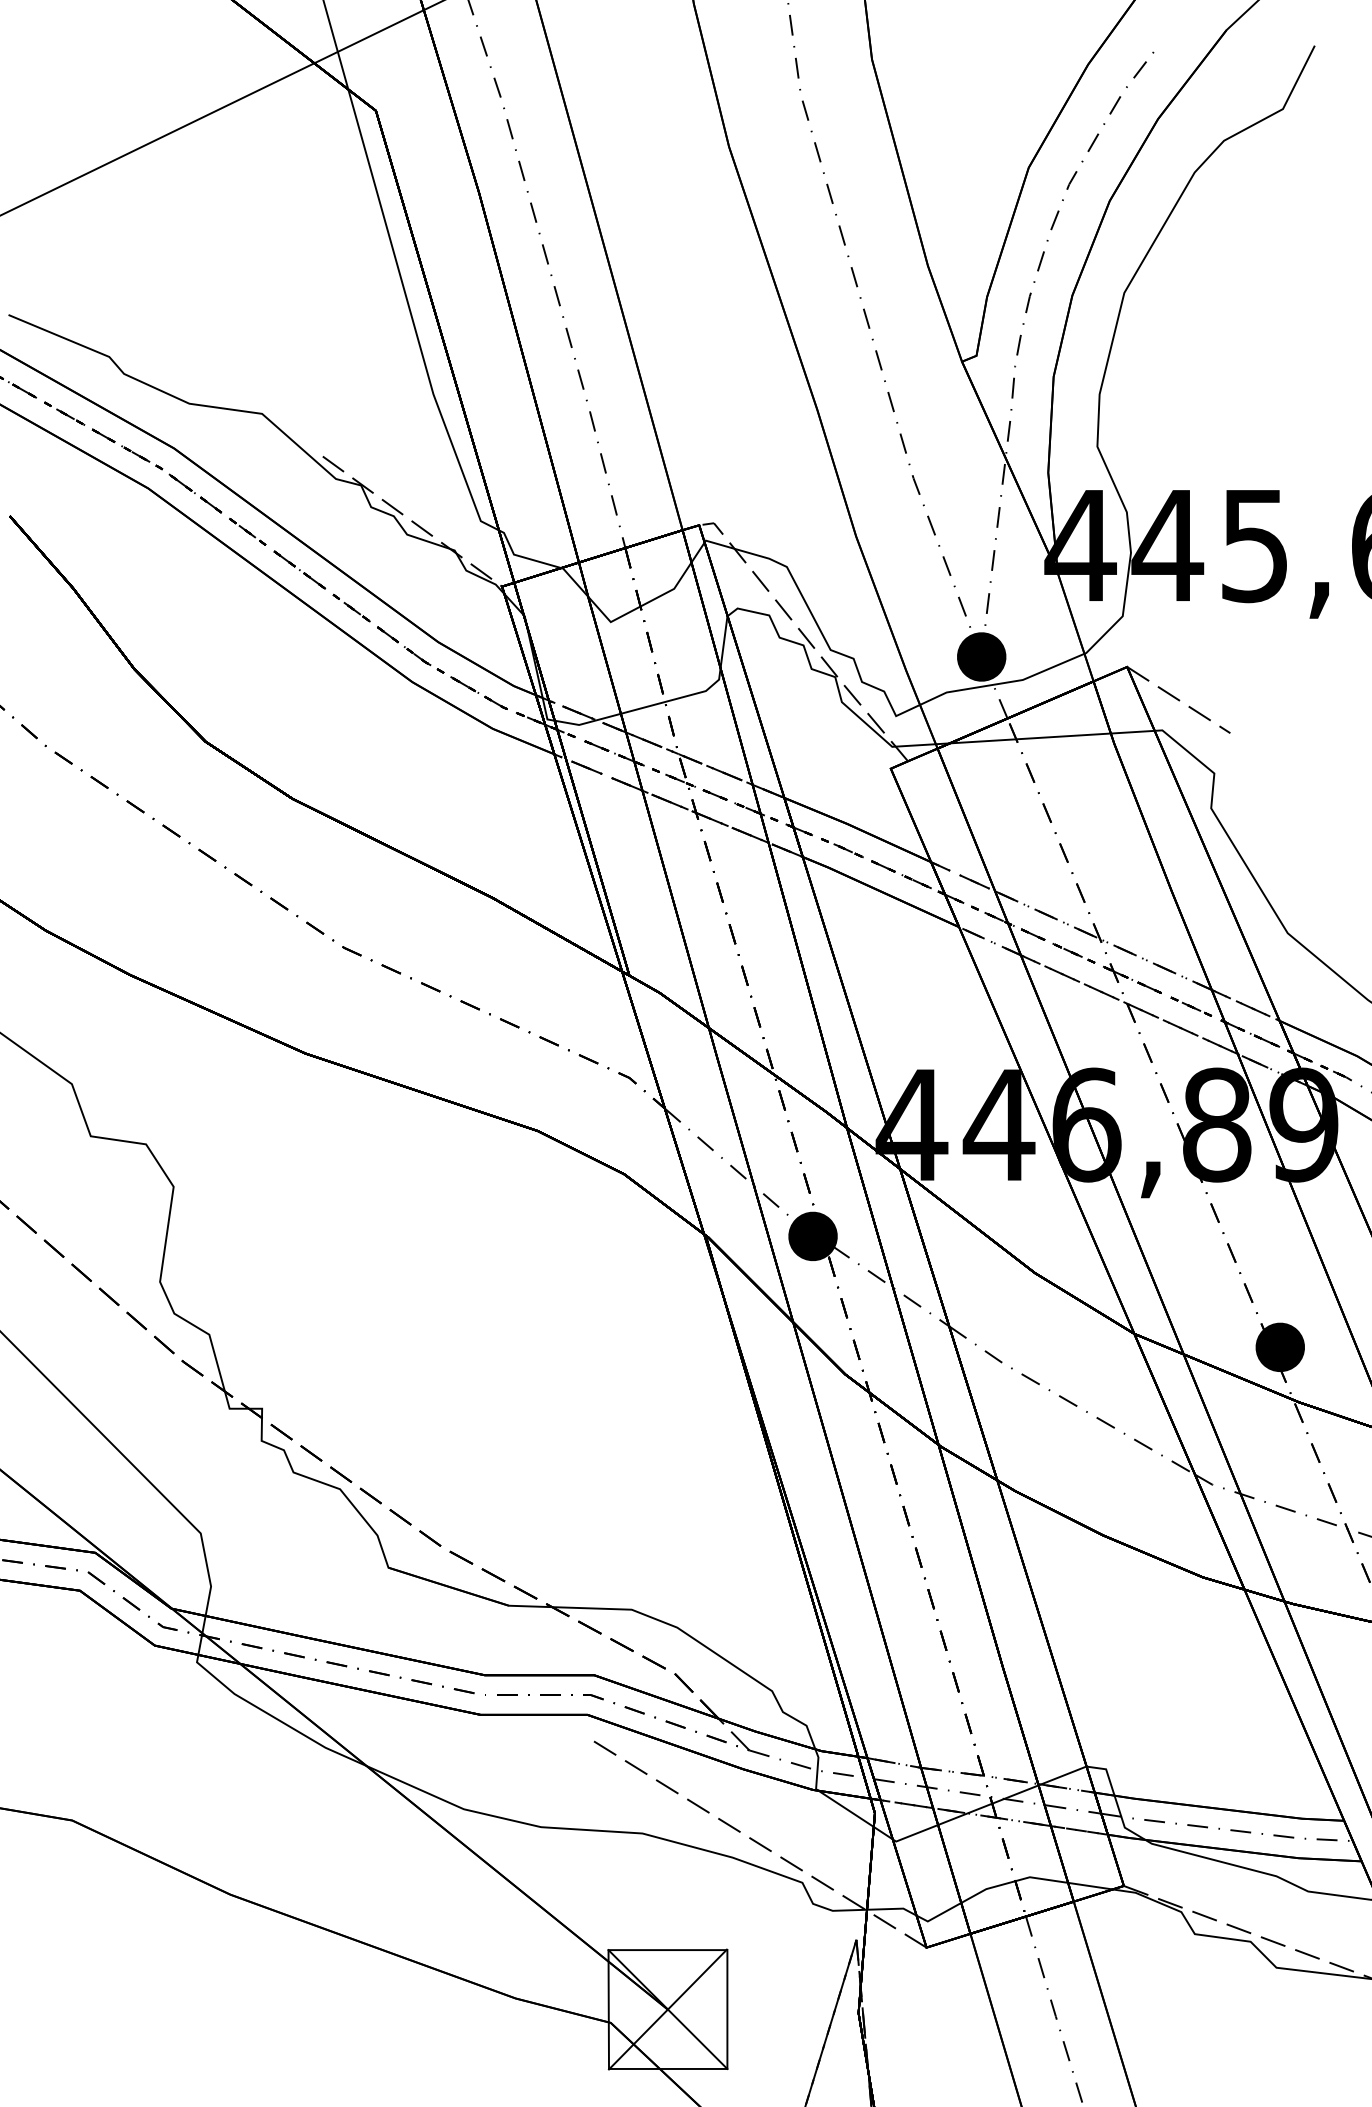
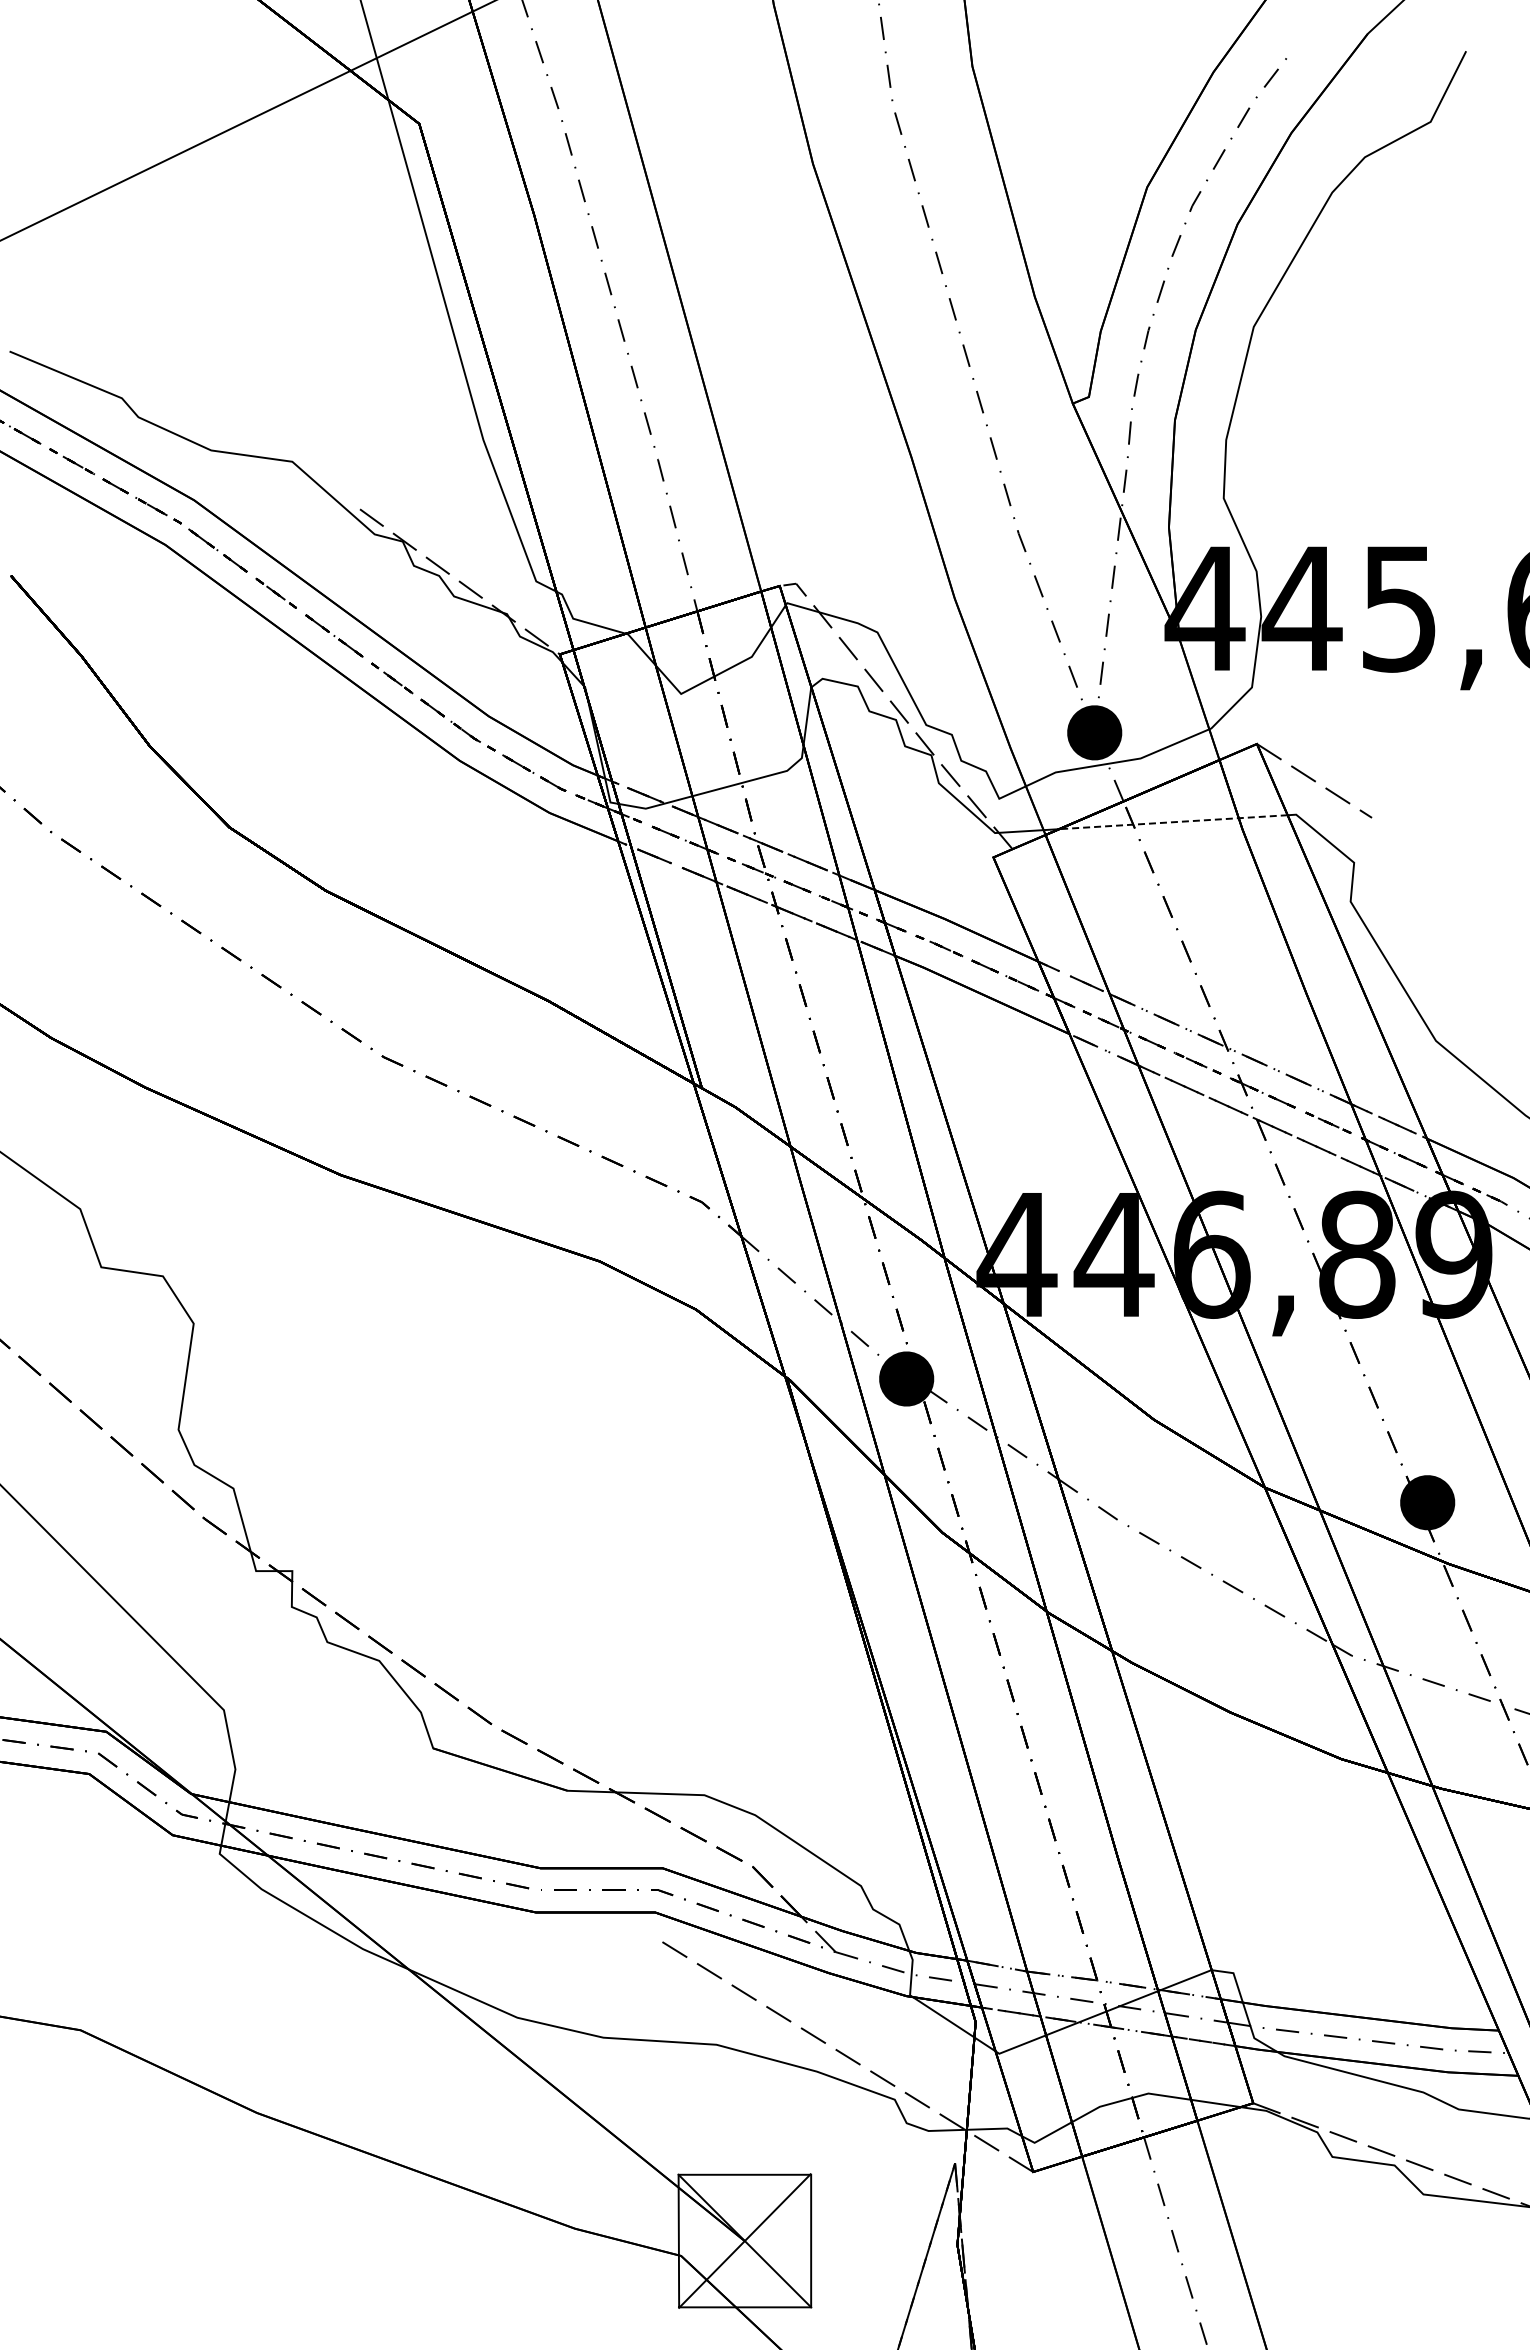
line: (1050, 737) -> (1171, 822), solid -> dashed

